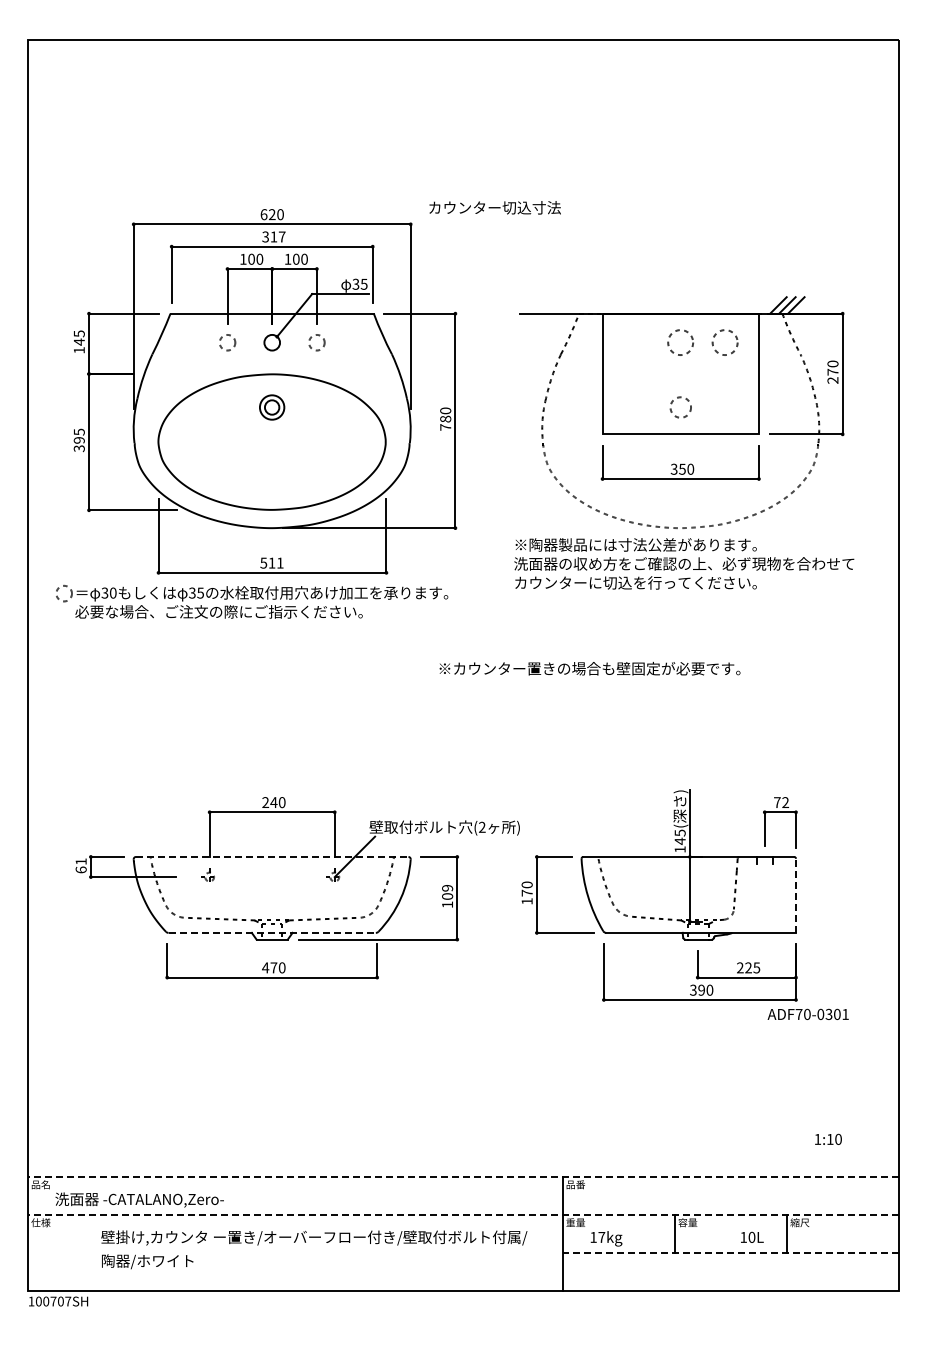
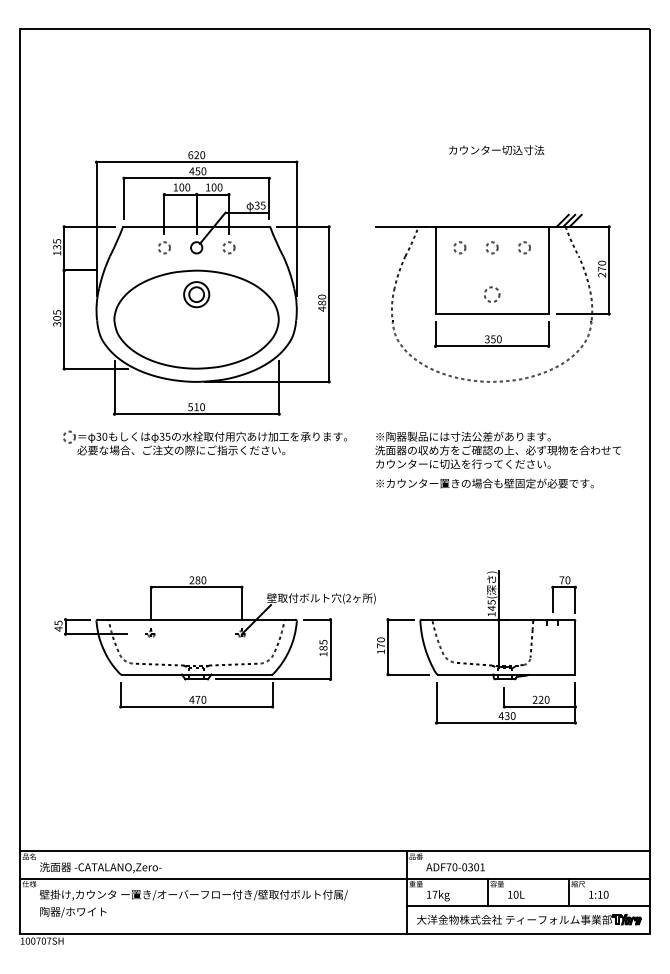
text: (494, 207) -> (496, 150), moved
text: (273, 236) -> (197, 171), 317 -> 450
text: (78, 341) -> (56, 246), 145 -> 135
circle: (635, 342) -> (459, 247), added
circle: (680, 342) -> (491, 247), size x0.62
circle: (725, 342) -> (524, 247), size x0.62
part: (271, 407) -> (196, 294), size x1.43
text: (445, 427) -> (321, 309), 780 -> 480
text: (79, 440) -> (57, 318), 395 -> 305
text: (280, 562) -> (202, 406), 511 -> 510
text: (684, 563) -> (498, 450), moved
part: (252, 601) -> (205, 442), moved
text: (589, 668) -> (484, 483), moved
text: (273, 802) -> (197, 580), 240 -> 280
text: (785, 802) -> (567, 580), 72 -> 70
line: (272, 856) -> (196, 619), dashed -> solid
text: (80, 865) -> (58, 625), 61 -> 45
text: (447, 892) -> (323, 645), 109 -> 185
line: (796, 895) -> (575, 647), dashed -> solid
line: (272, 932) -> (196, 674), dashed -> solid
text: (756, 967) -> (546, 699), 225 -> 220
text: (696, 989) -> (503, 715), 390 -> 430
text: (807, 1013) -> (455, 866), moved
text: (828, 1138) -> (598, 894), moved
line: (463, 1177) -> (335, 851), dashed -> solid
line: (463, 1215) -> (335, 878), dashed -> solid
text: (752, 1236) -> (516, 894), moved
text: (314, 1249) -> (193, 903), moved
line: (730, 1253) -> (528, 906), dashed -> solid
part: (732, 1271) -> (529, 919), added

